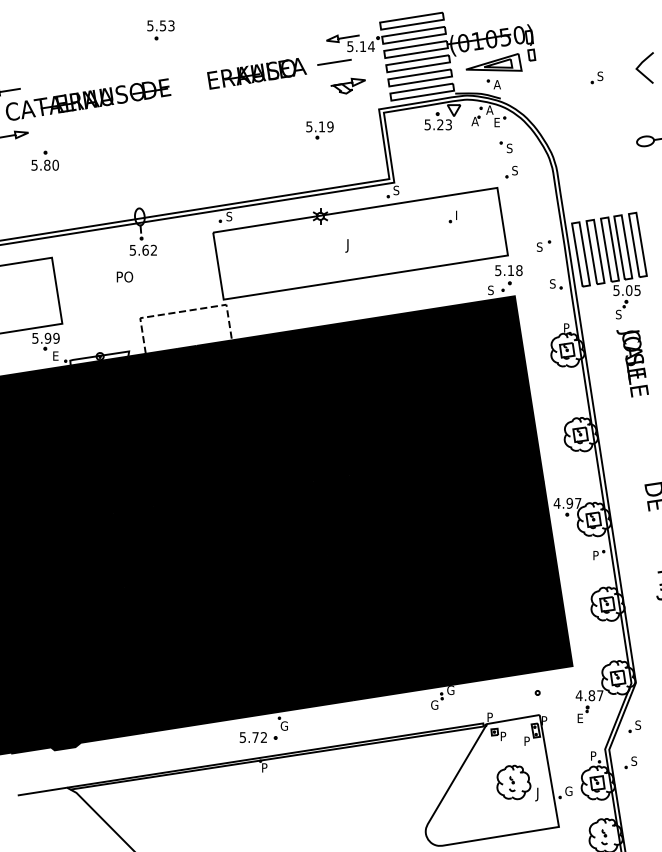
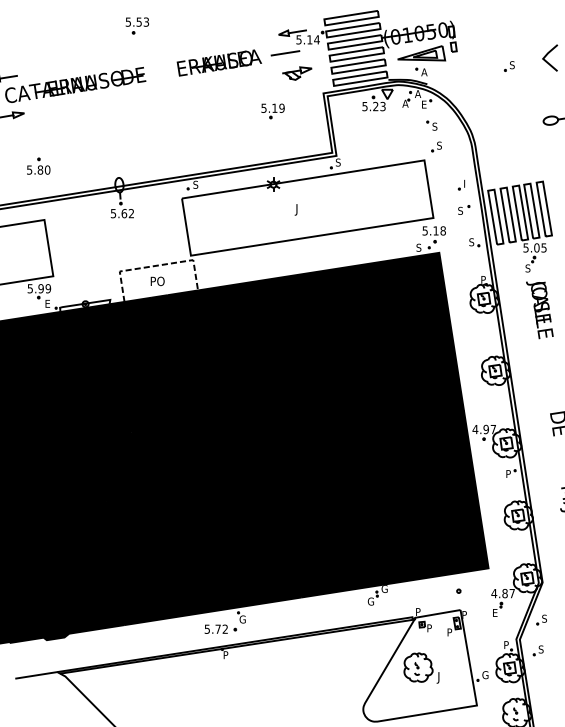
part: (44, 159) -> (38, 165), moved
part: (451, 217) -> (460, 185), moved
text: (124, 277) -> (157, 281), moved
part: (517, 782) -> (421, 667), moved

